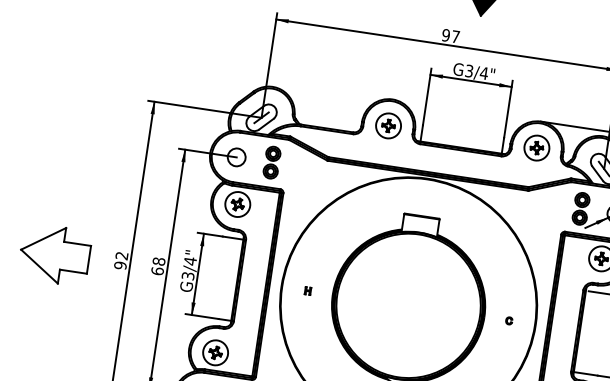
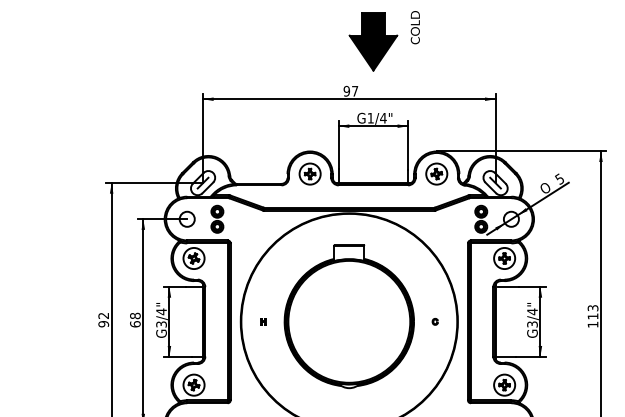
text: (469, 70) -> (370, 117), G3/4" -> G1/4"
part: (54, 254) -> (47, 323), removed

